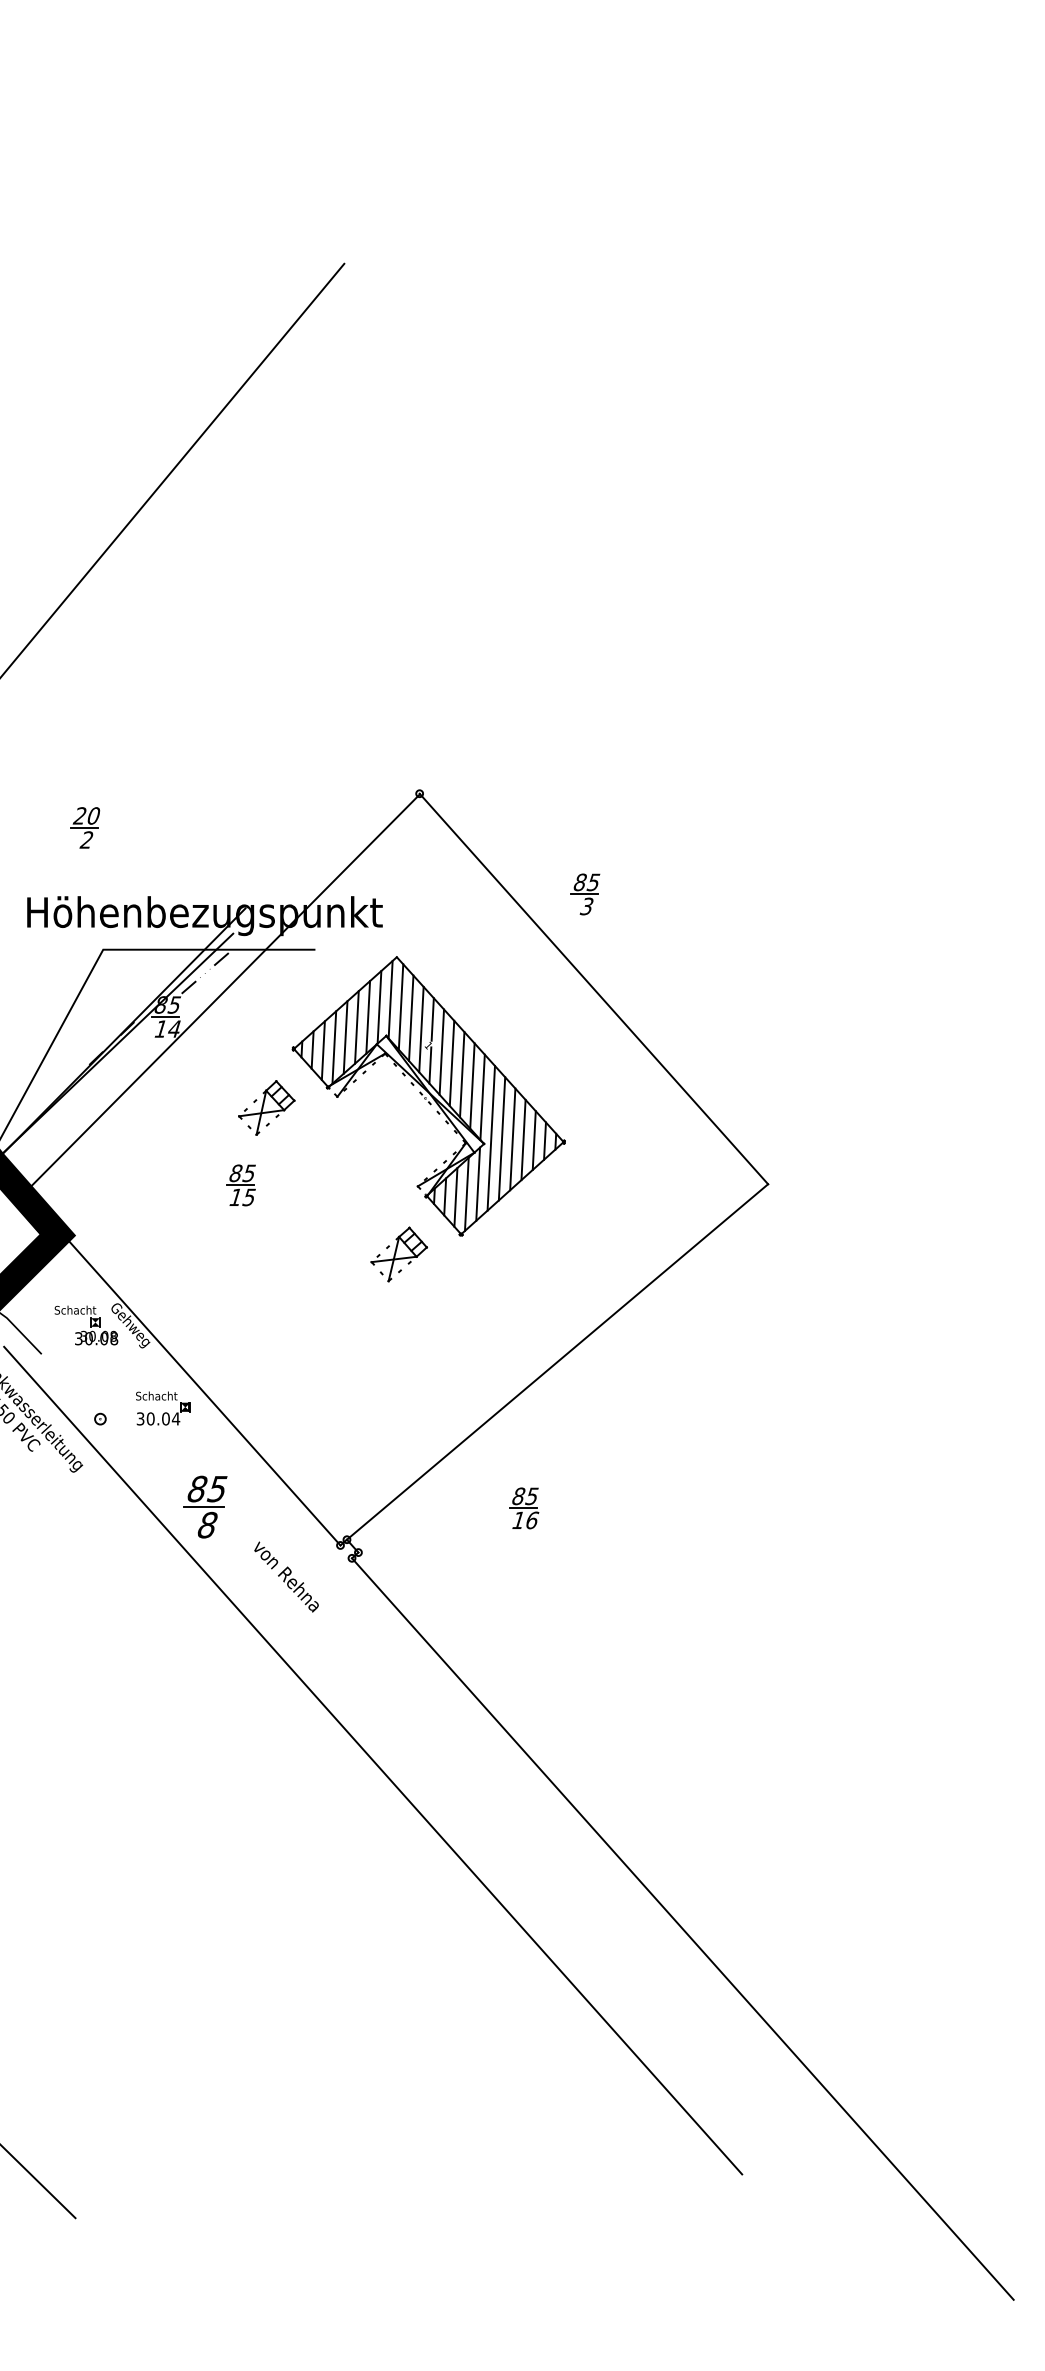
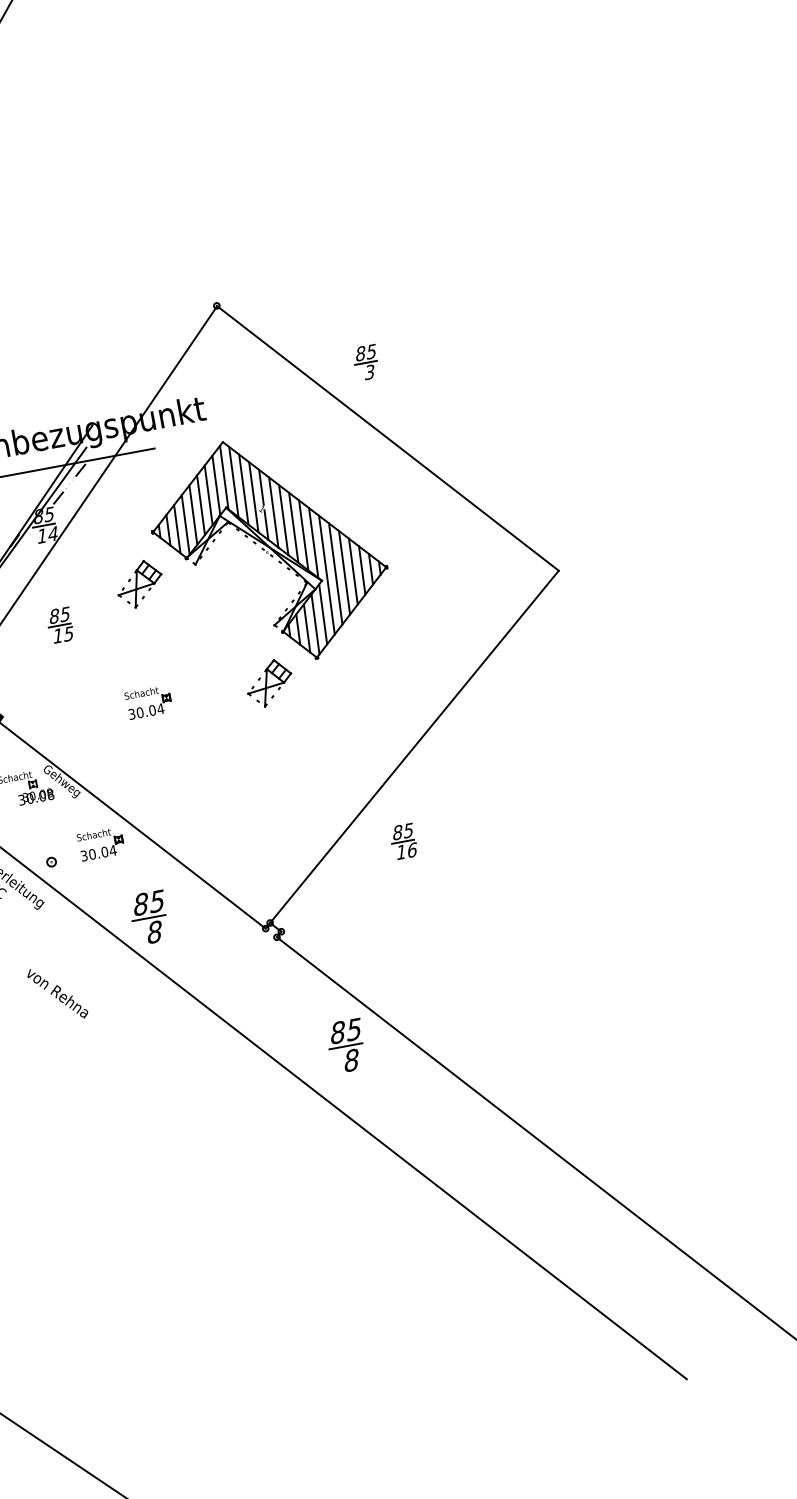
part: (240, 1185) -> (59, 625), moved
part: (251, 1250) -> (148, 702), added
part: (524, 1508) -> (404, 841), moved
text: (286, 1576) -> (57, 993), moved
part: (411, 1702) -> (347, 1045), added

